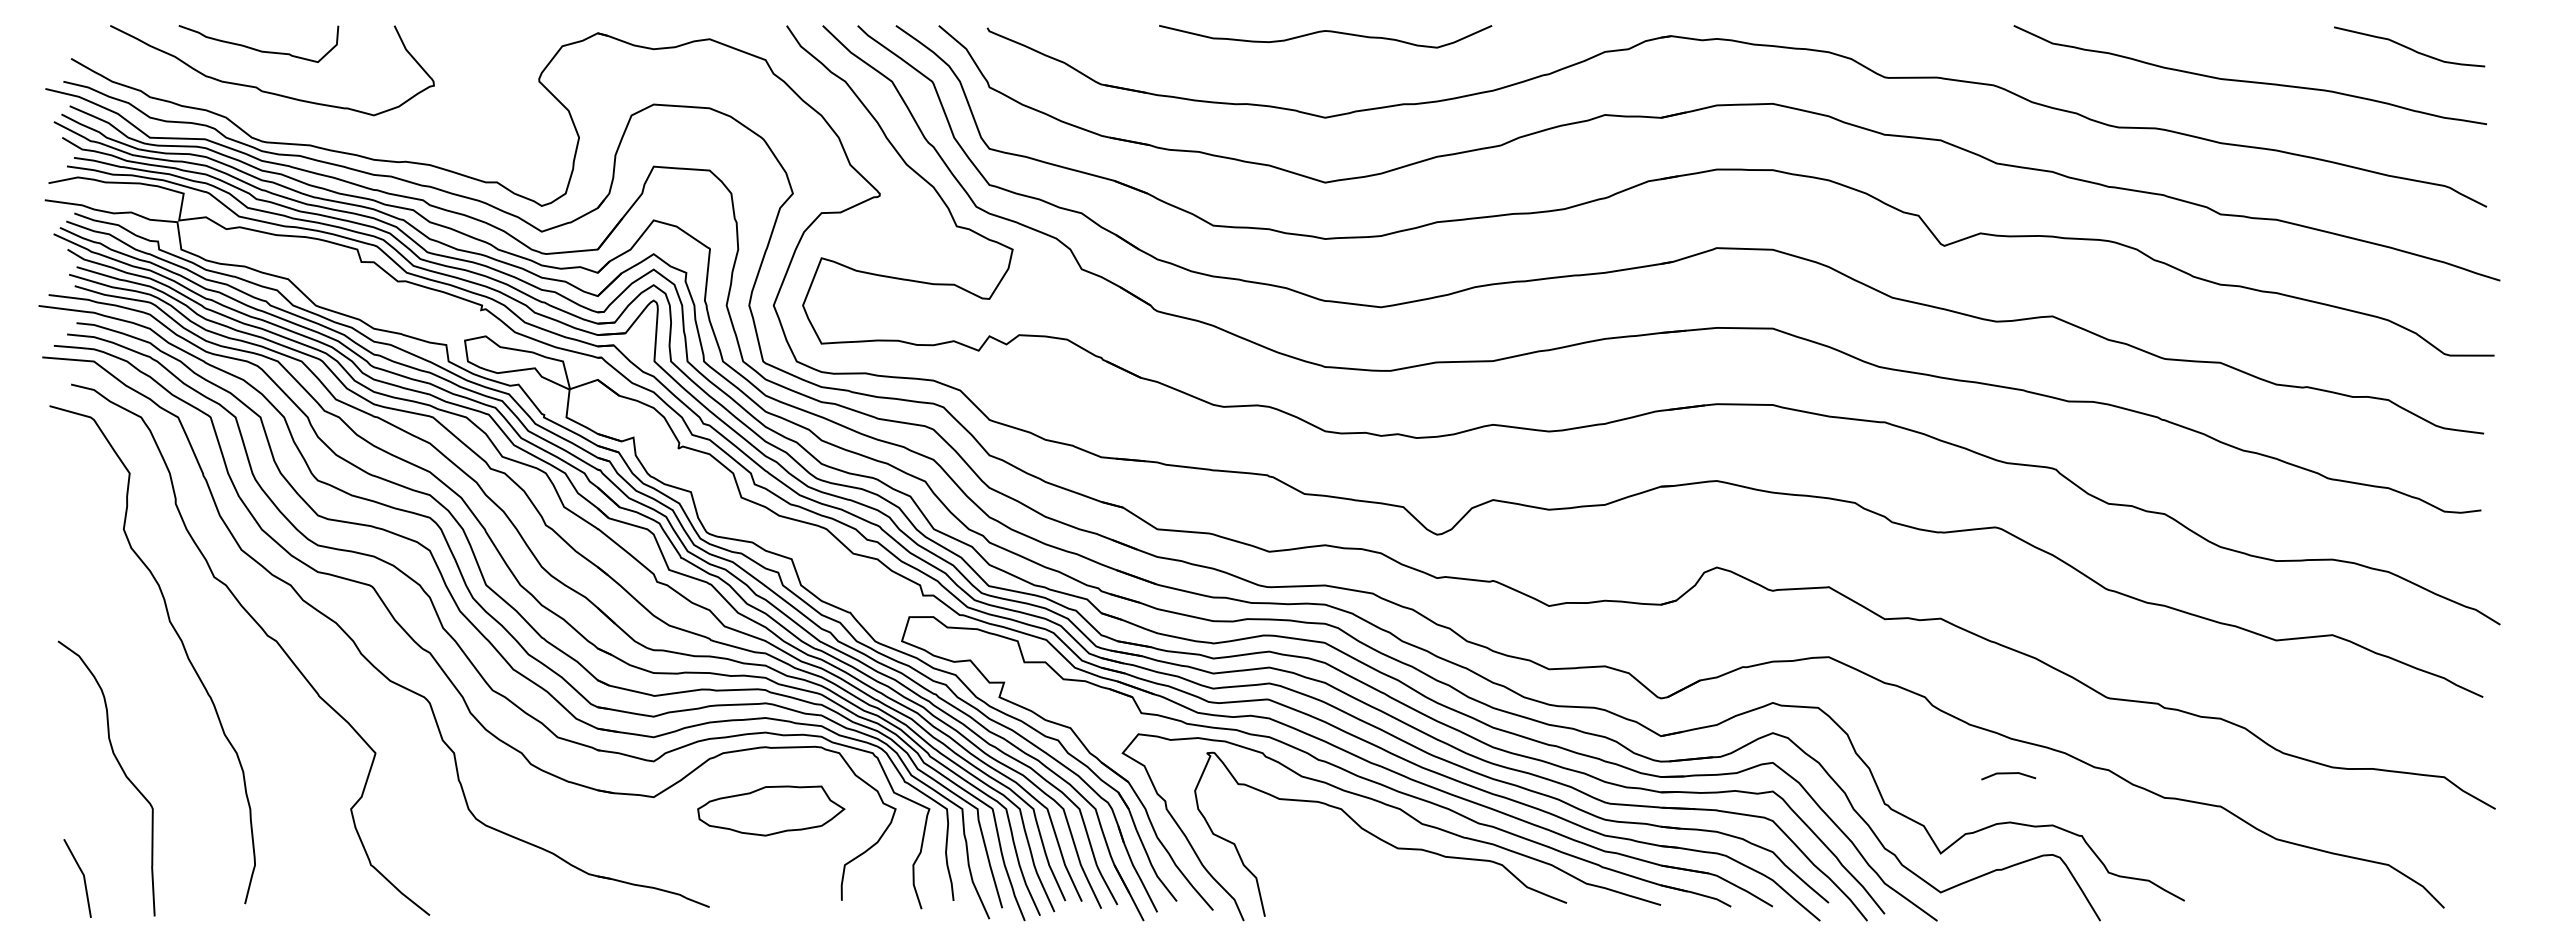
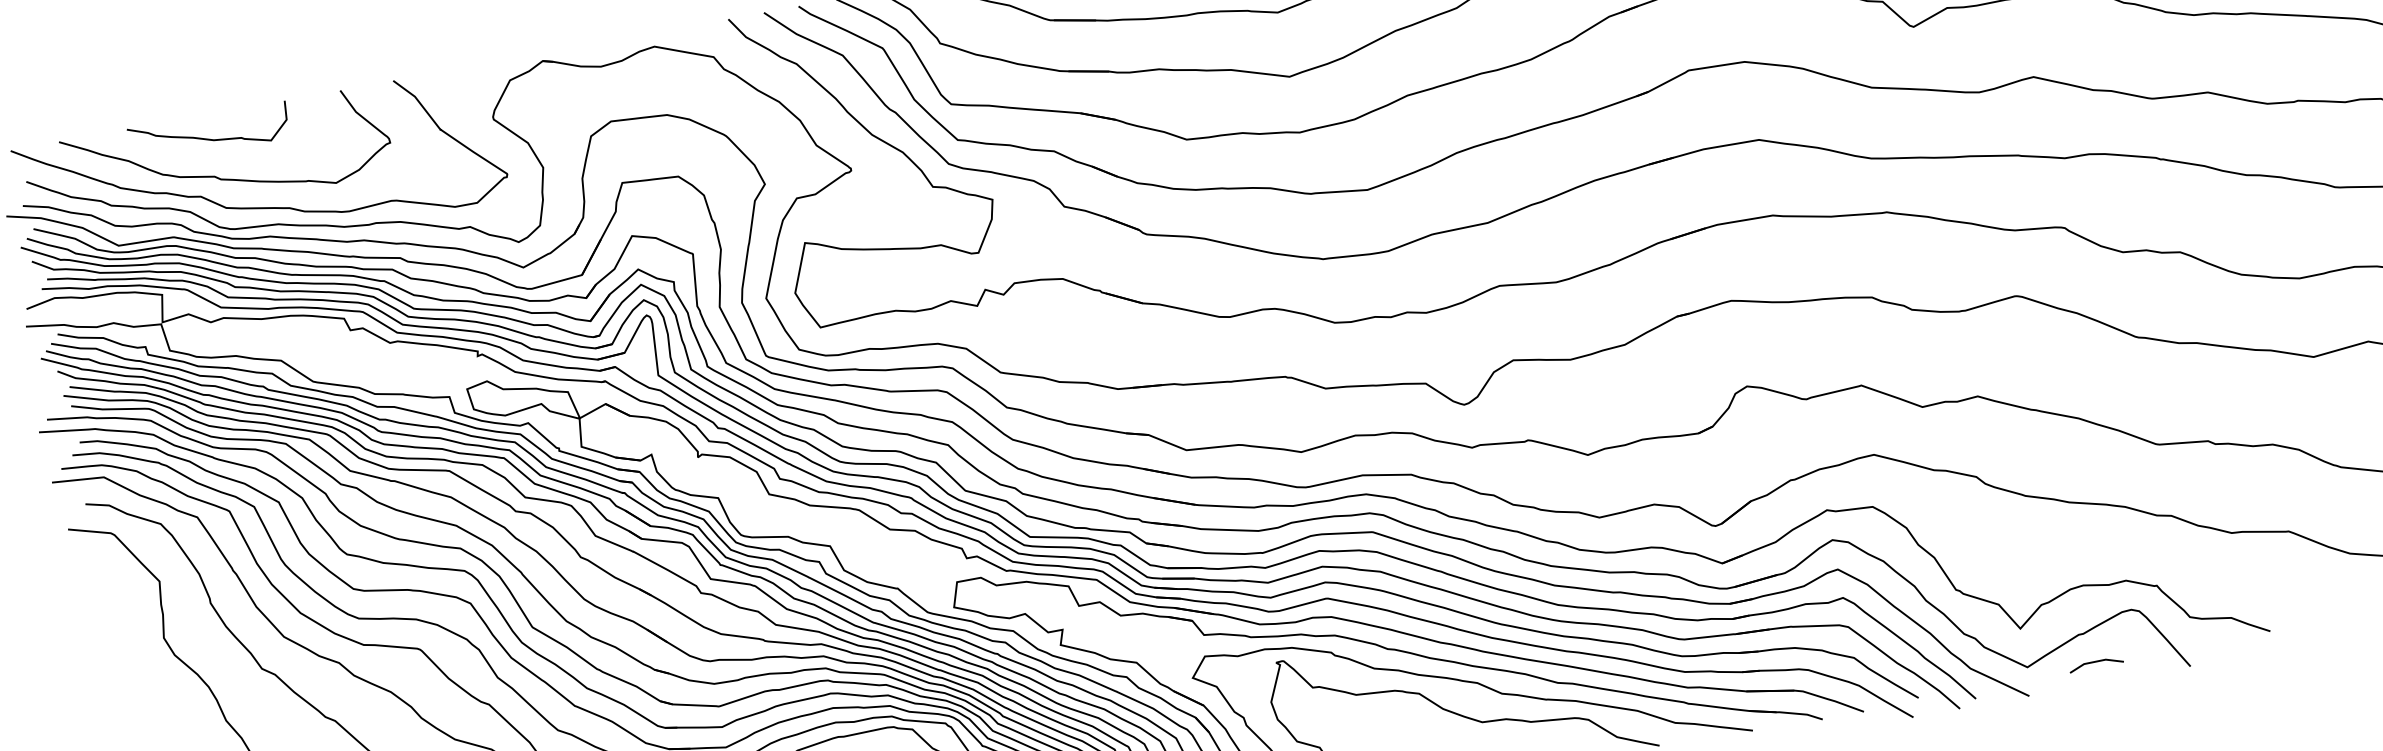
curve: (296, 125) -> (261, 207), added
line: (2008, 774) -> (2095, 662), moved

